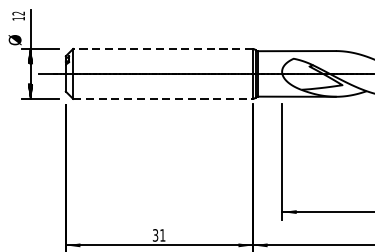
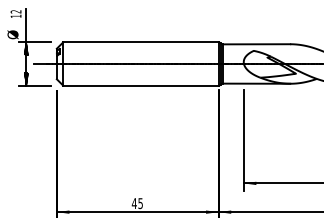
line: (162, 49) -> (140, 42), dashed -> solid
line: (162, 98) -> (140, 85), dashed -> solid
text: (157, 235) -> (136, 203), 31 -> 45

